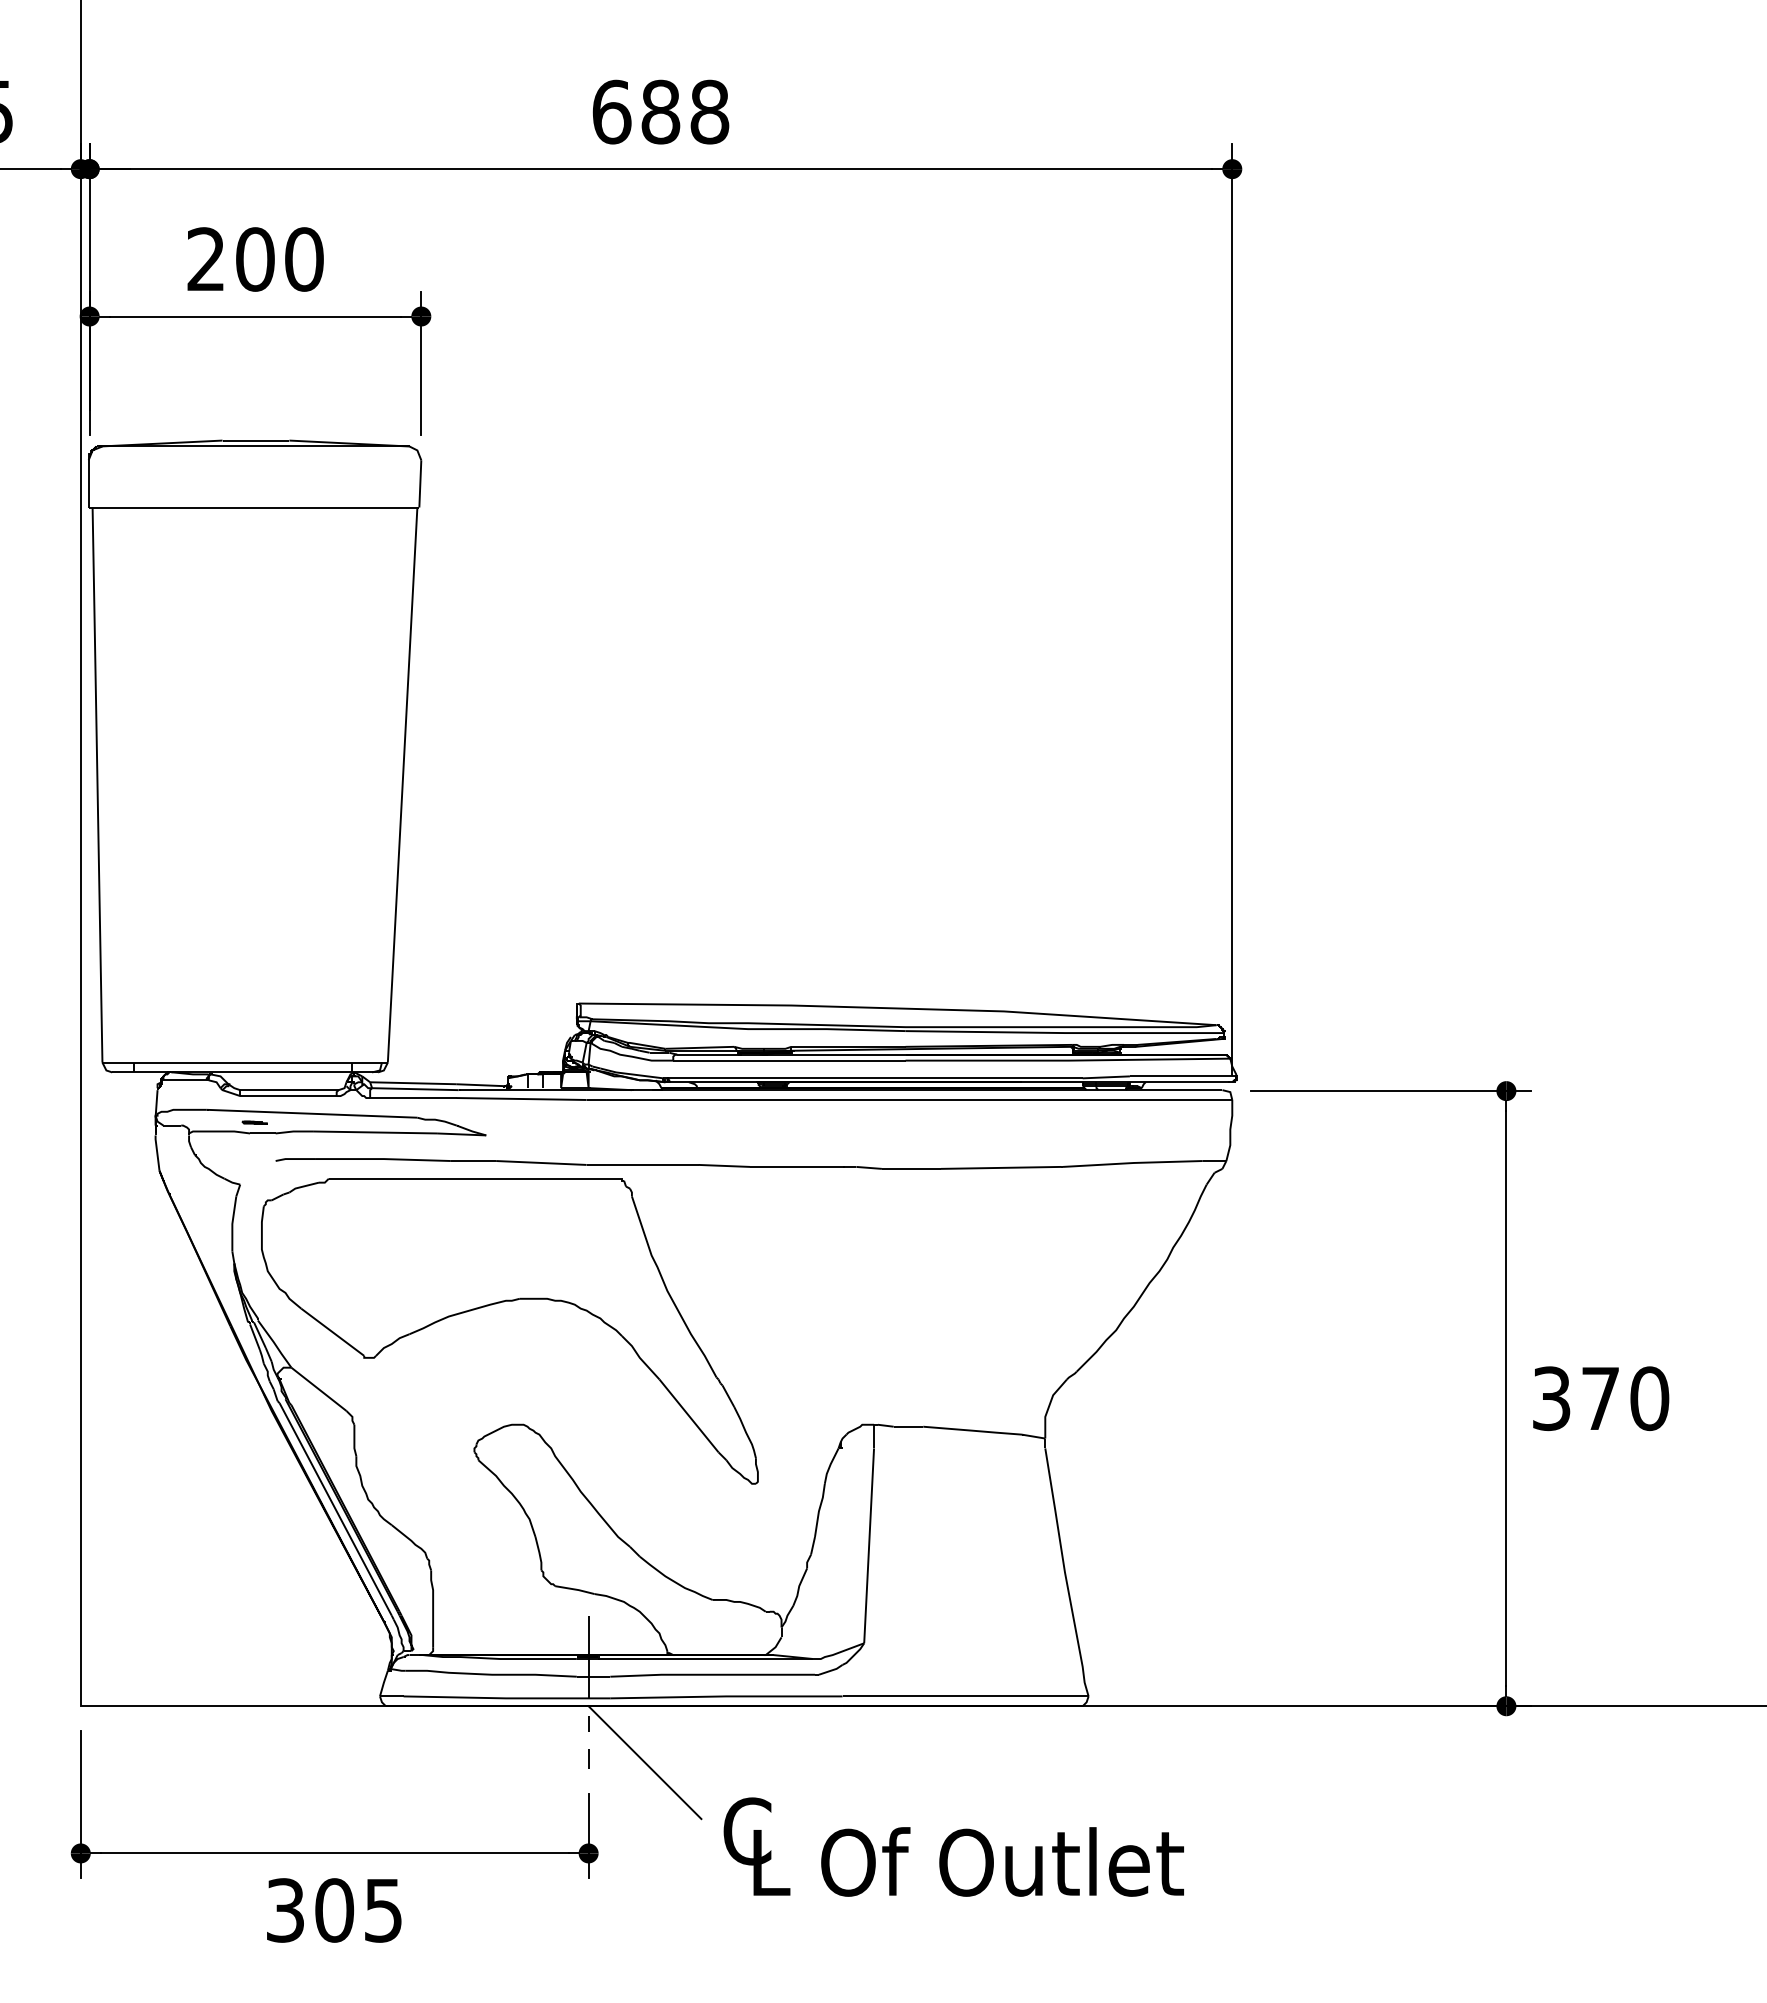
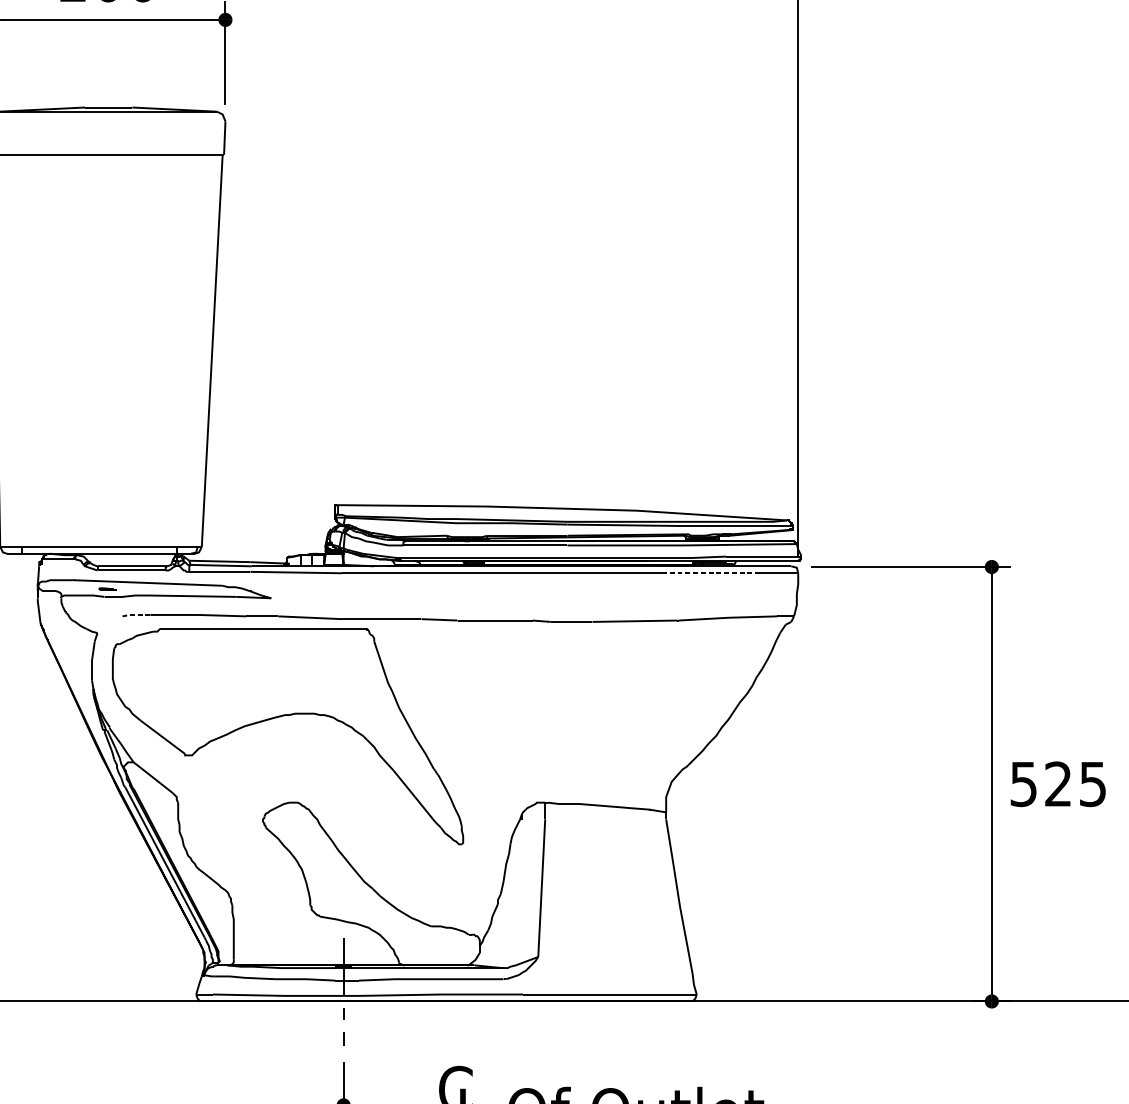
line: (1108, 1099) -> (710, 572), solid -> dashed
line: (294, 1159) -> (135, 615), solid -> dashed
text: (1601, 1398) -> (1059, 784), 370 -> 525
line: (644, 1762) -> (383, 1041), removed

